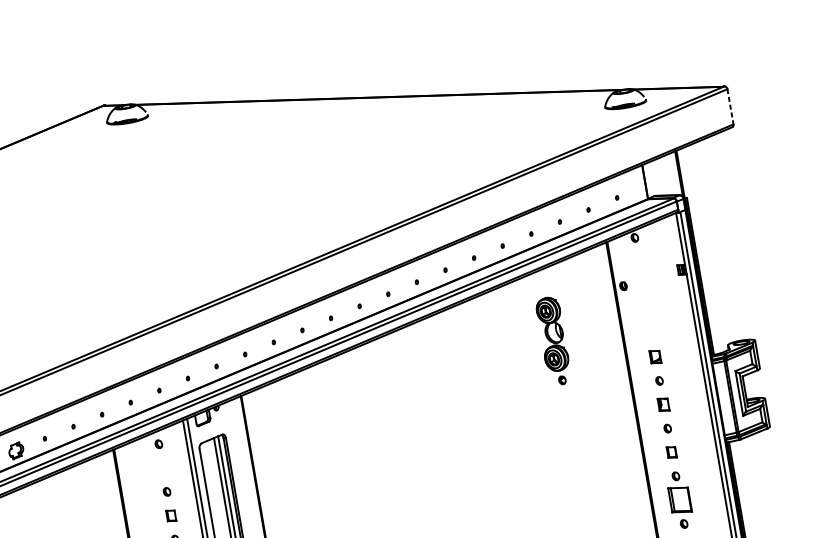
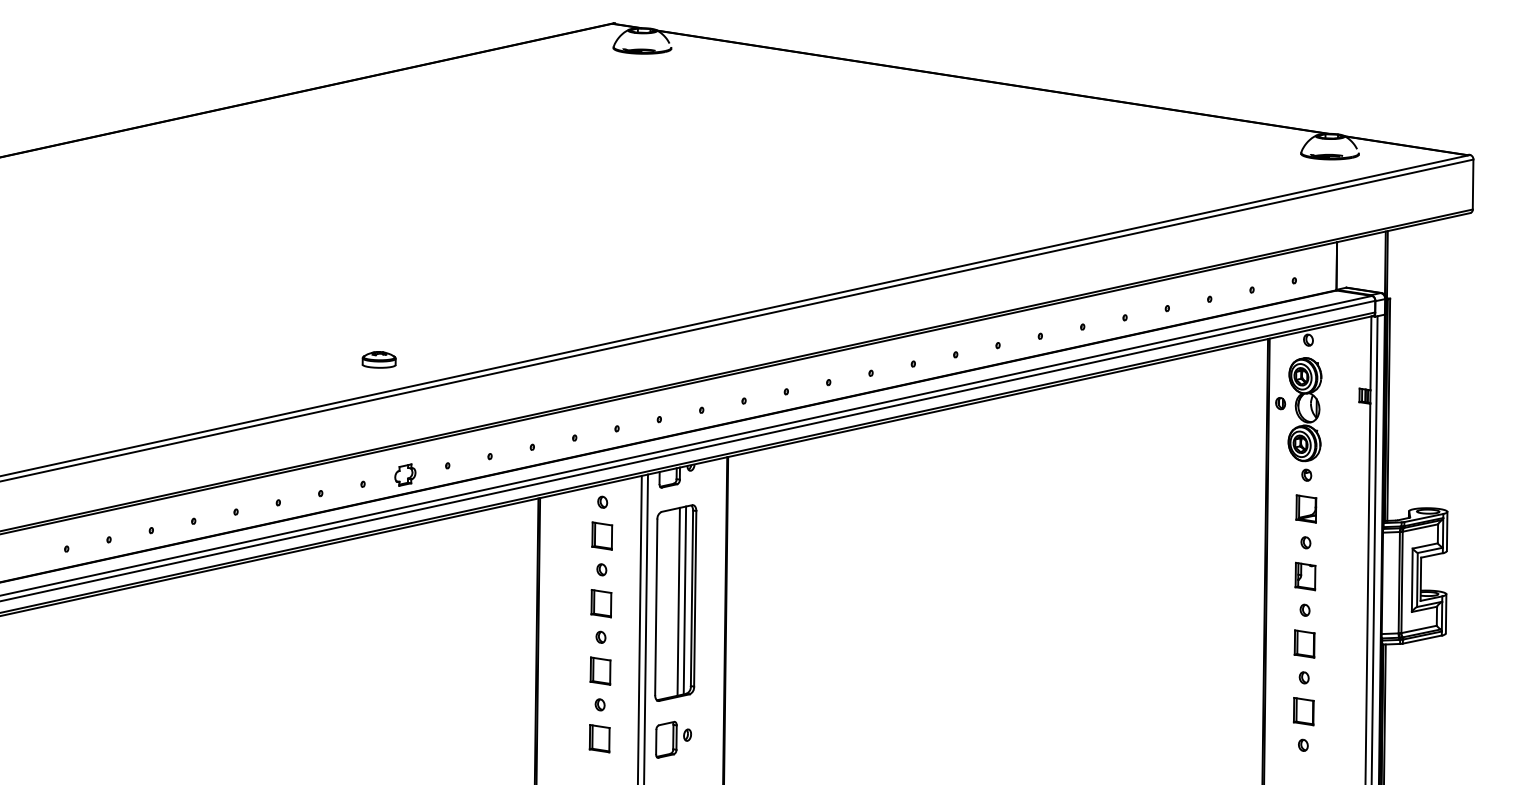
line: (730, 106) -> (1473, 184), dashed -> solid
part: (553, 341) -> (1304, 419), moved
part: (655, 356) -> (1306, 508), size x1.43
part: (663, 404) -> (1305, 576), size x1.43
part: (671, 452) -> (1304, 643), size x1.67
part: (163, 467) -> (602, 535), added
part: (679, 500) -> (1303, 711), size x0.71
part: (171, 515) -> (601, 603), size x1.67

